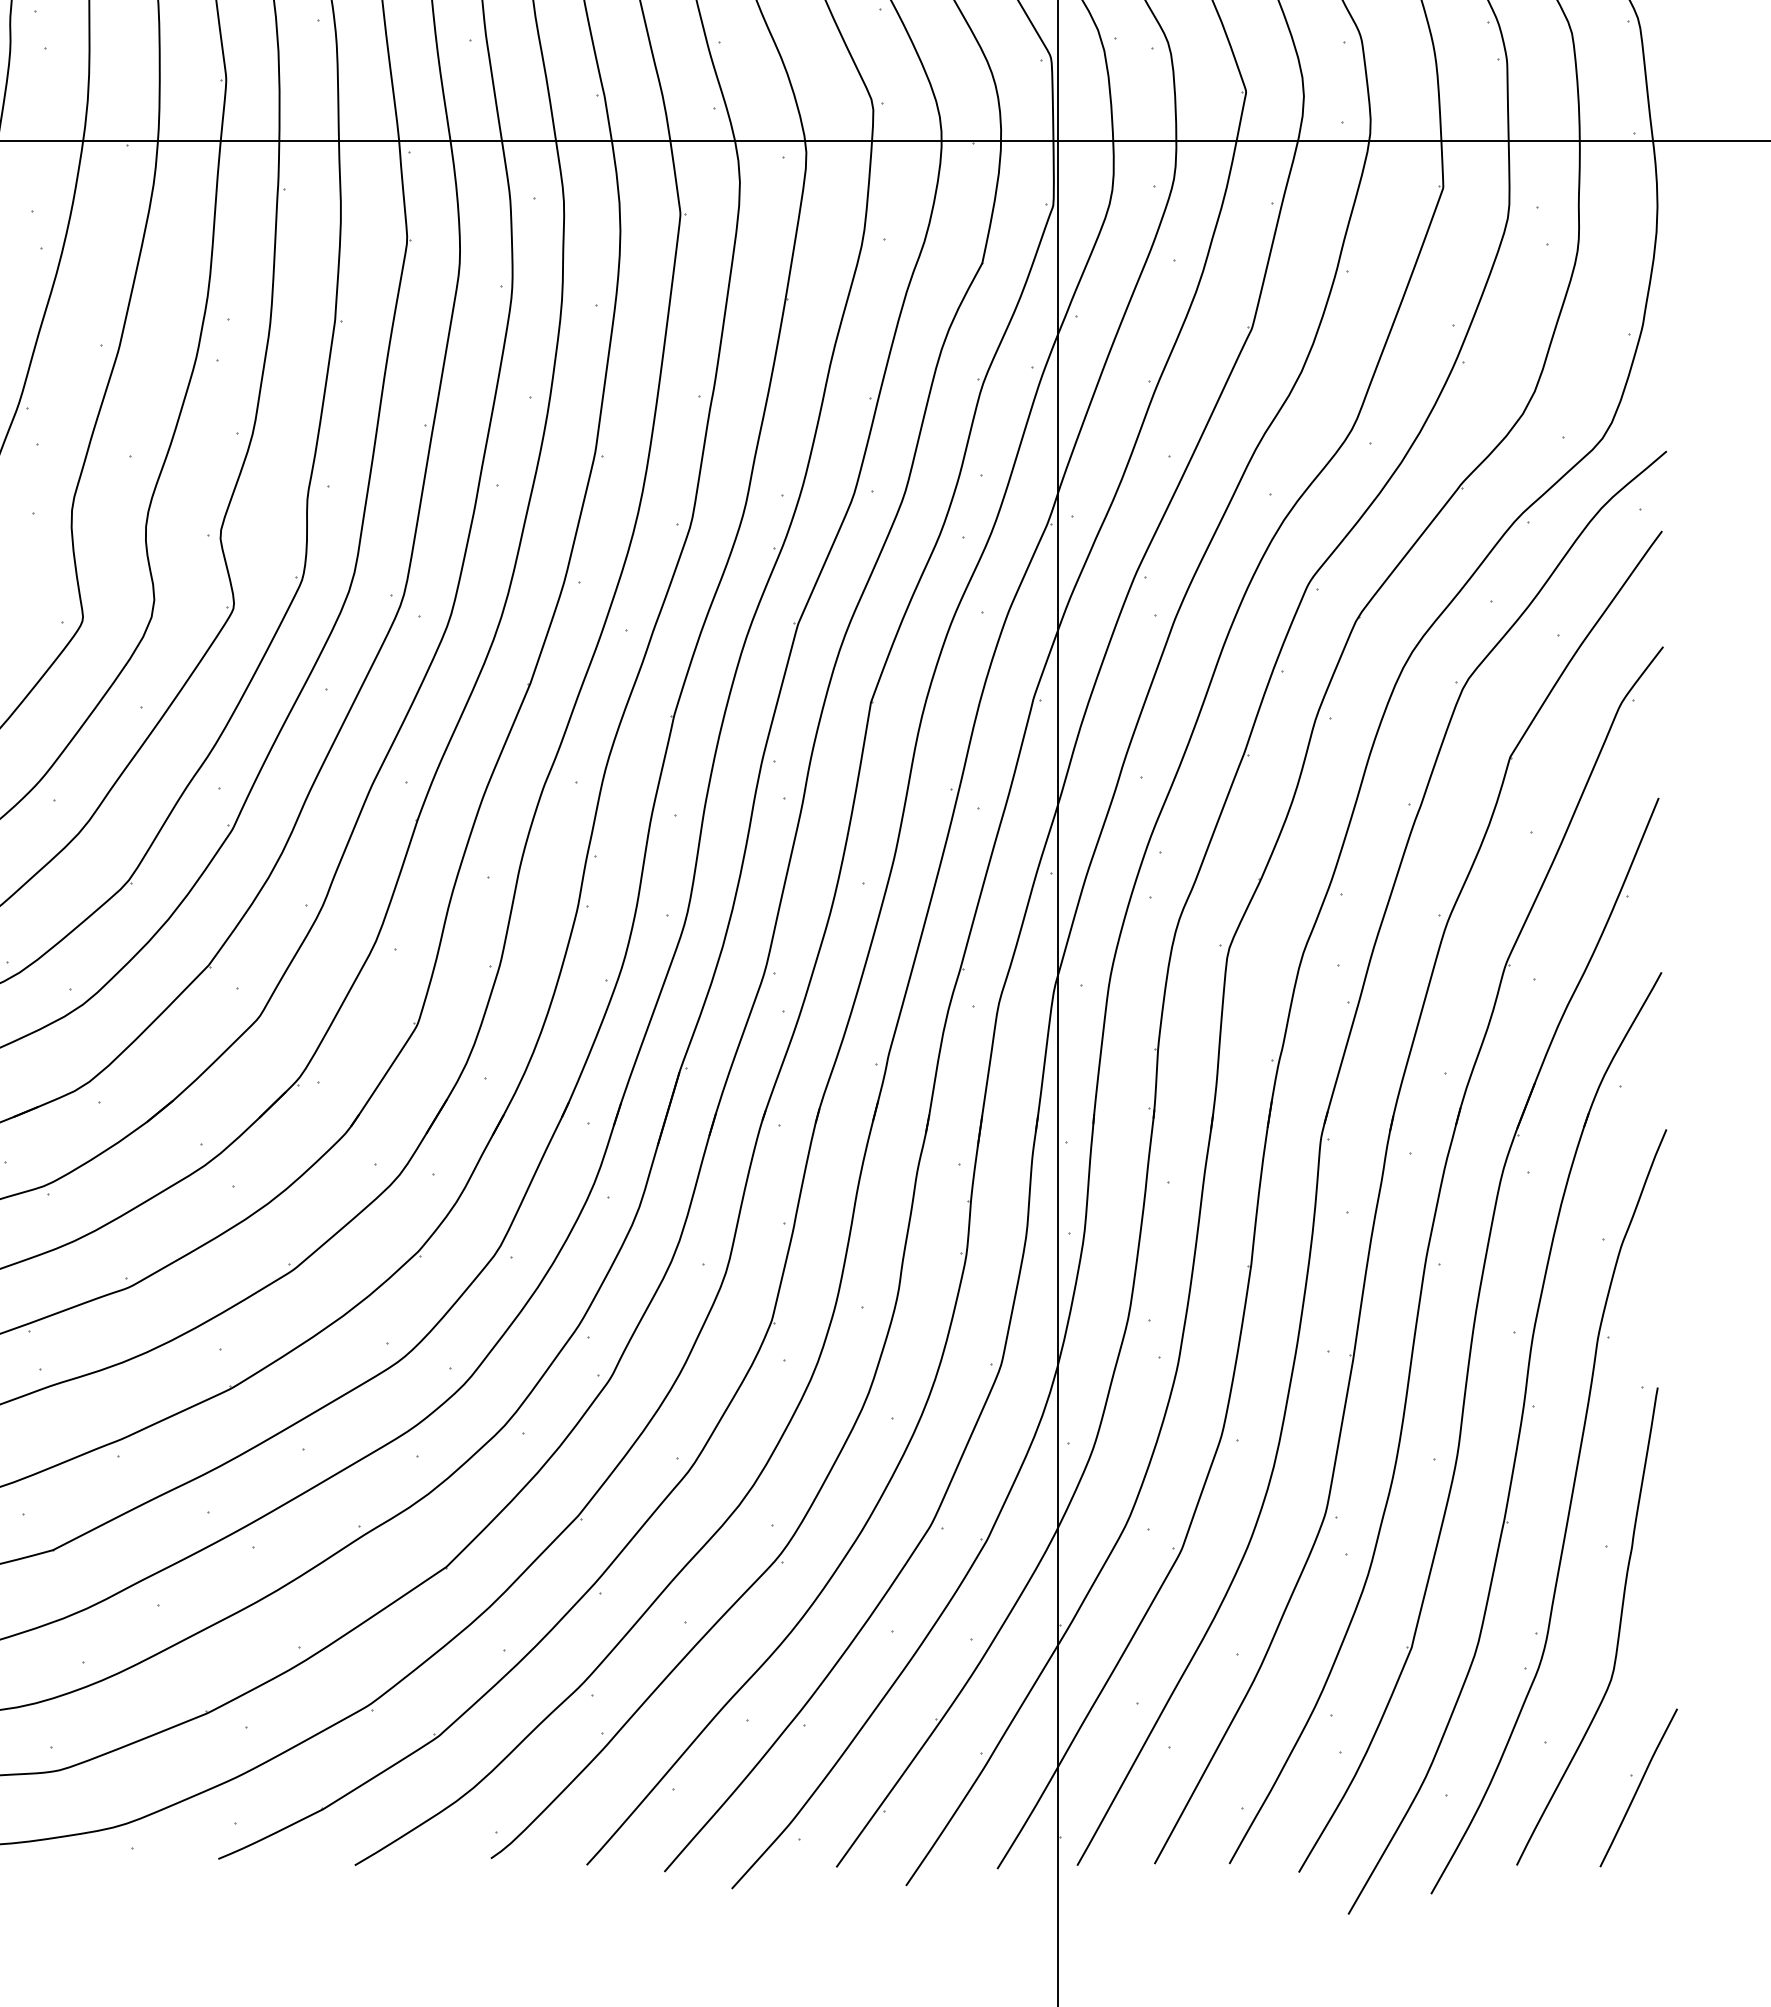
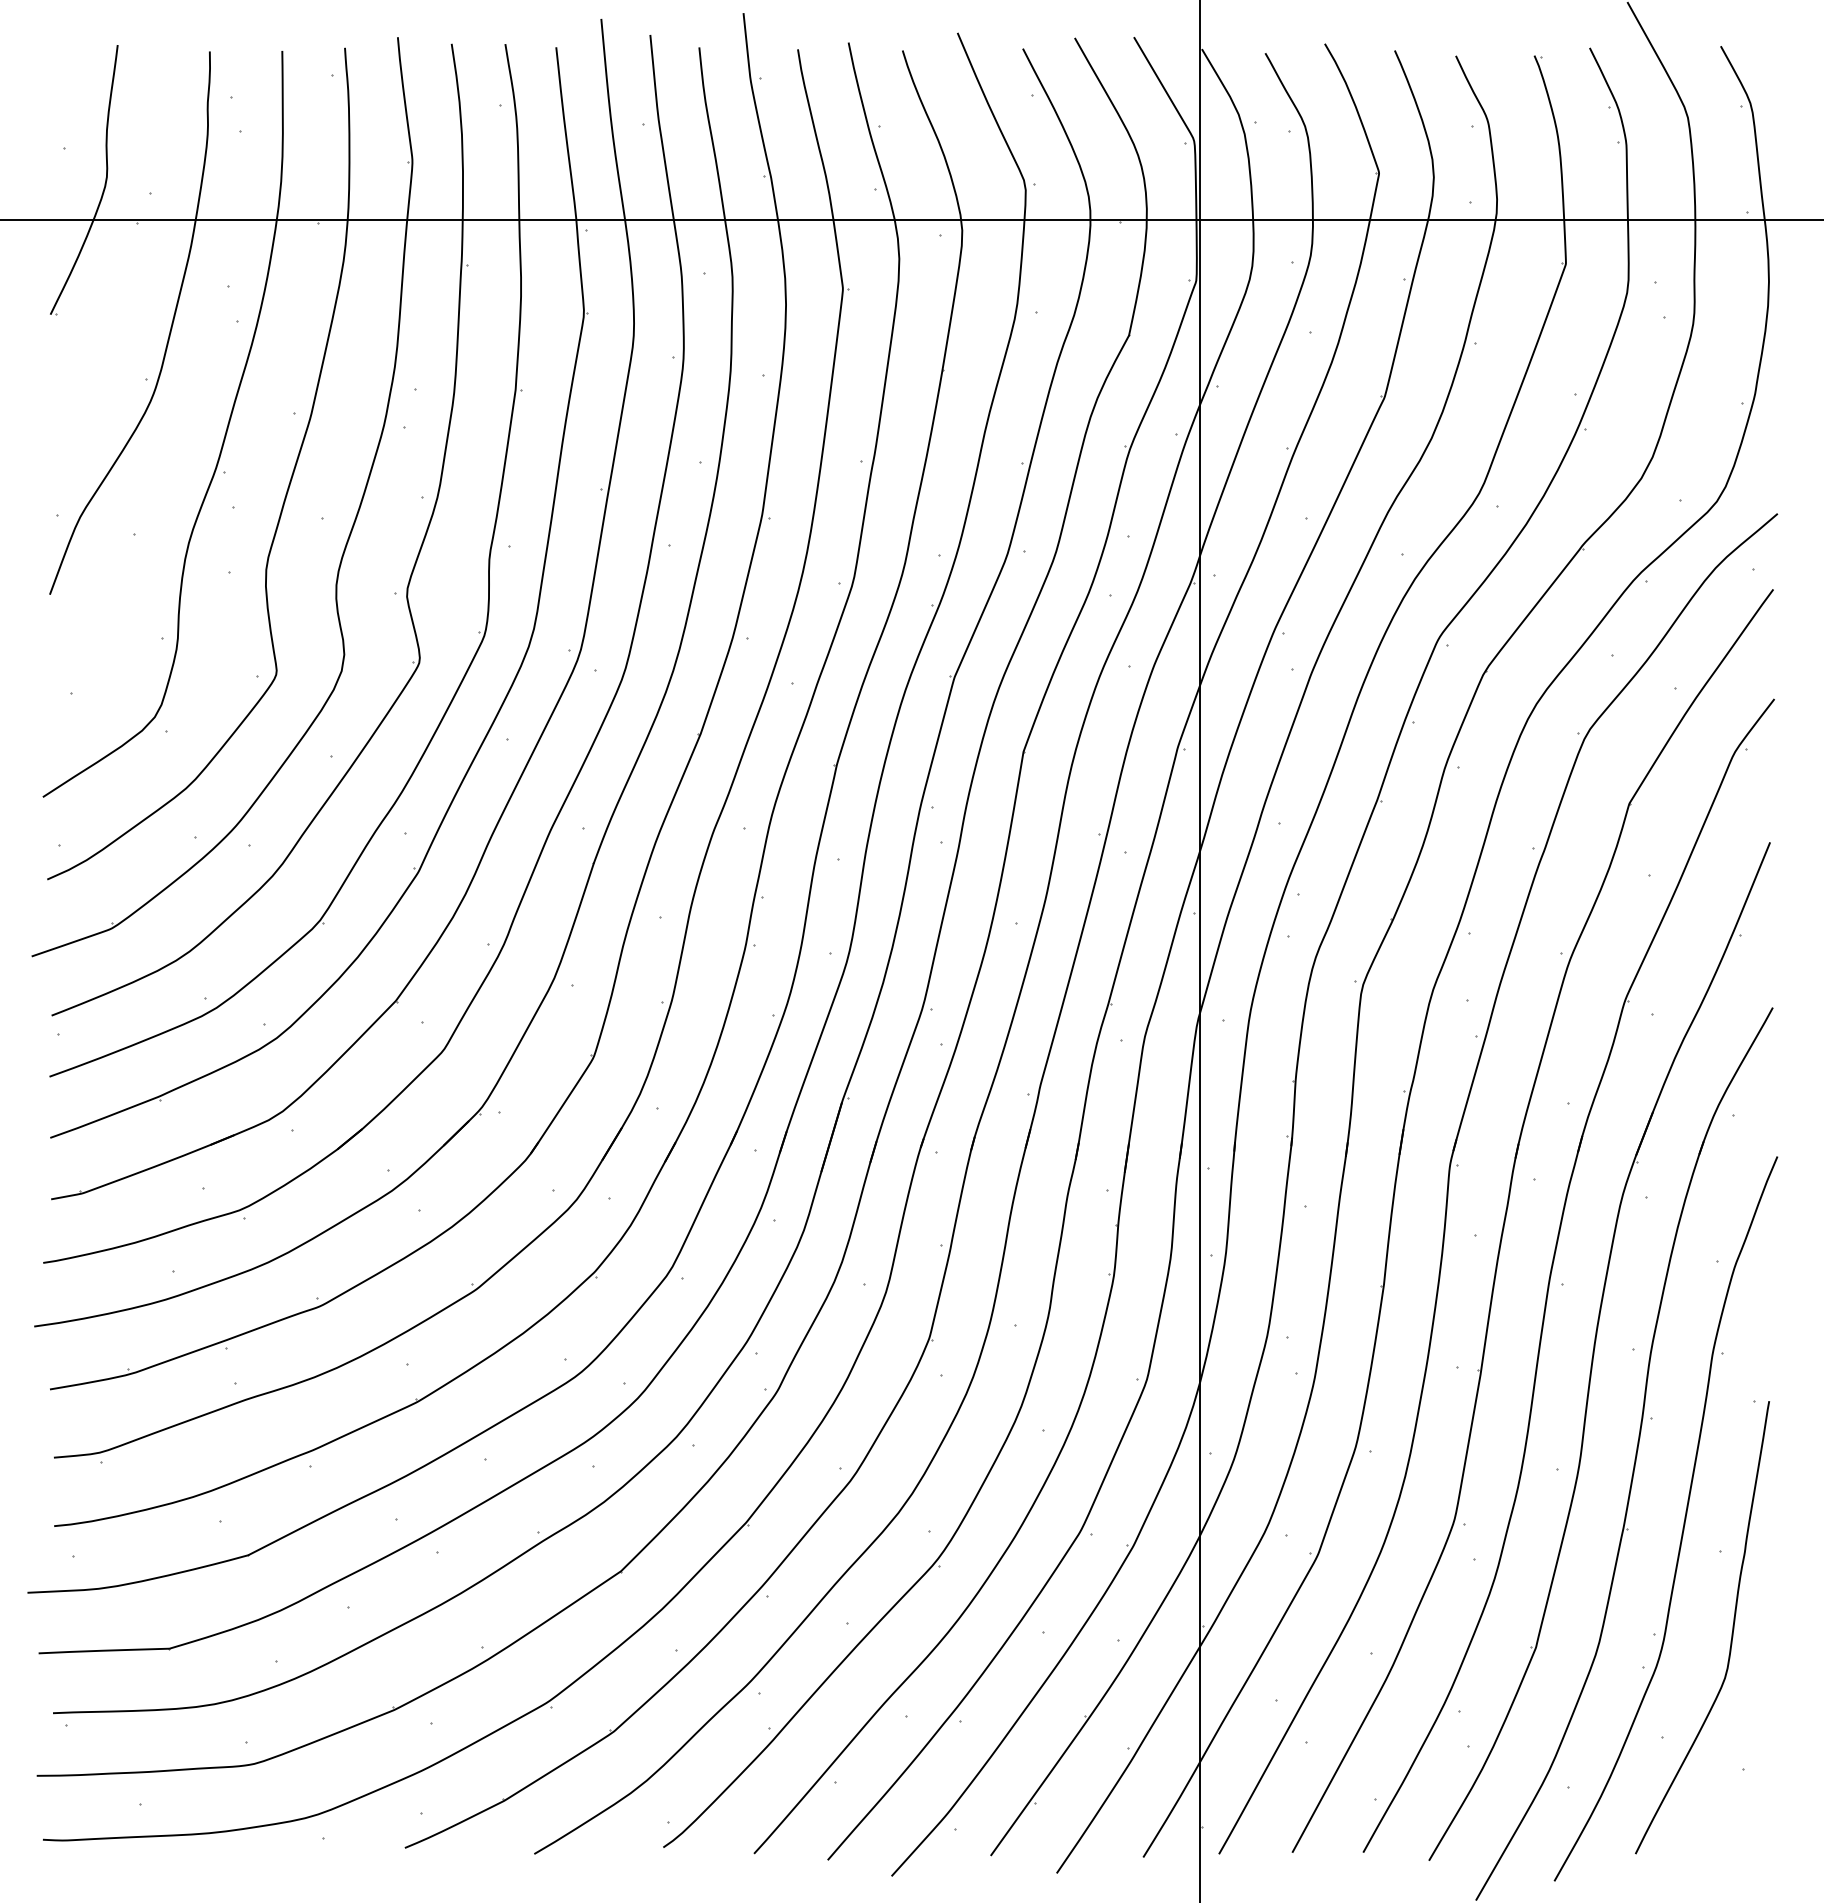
curve: (1639, 1787) -> (1751, 1780), removed

